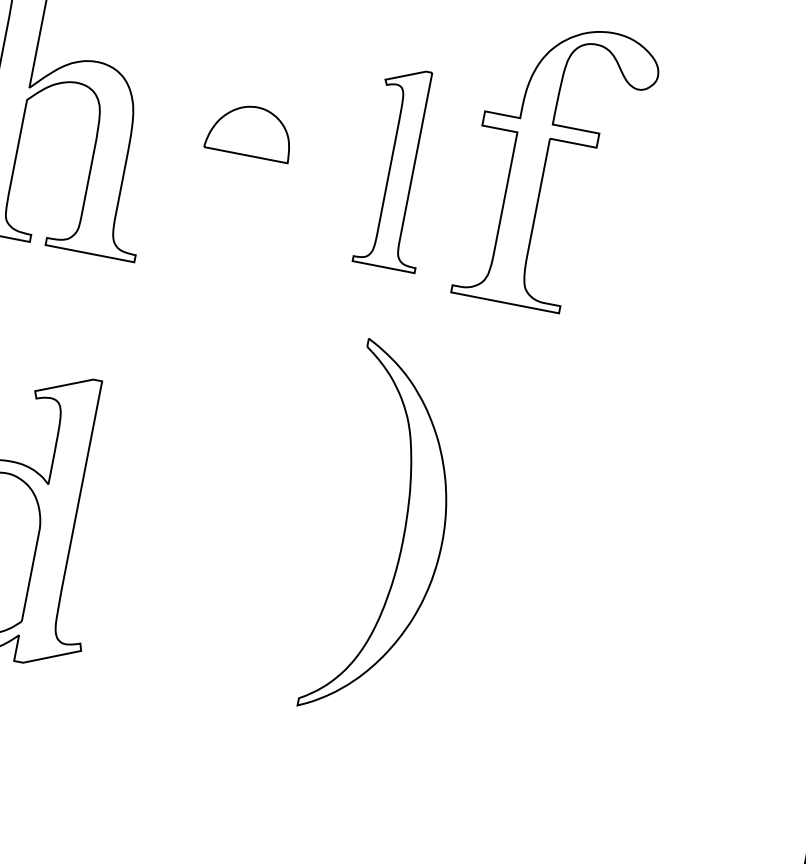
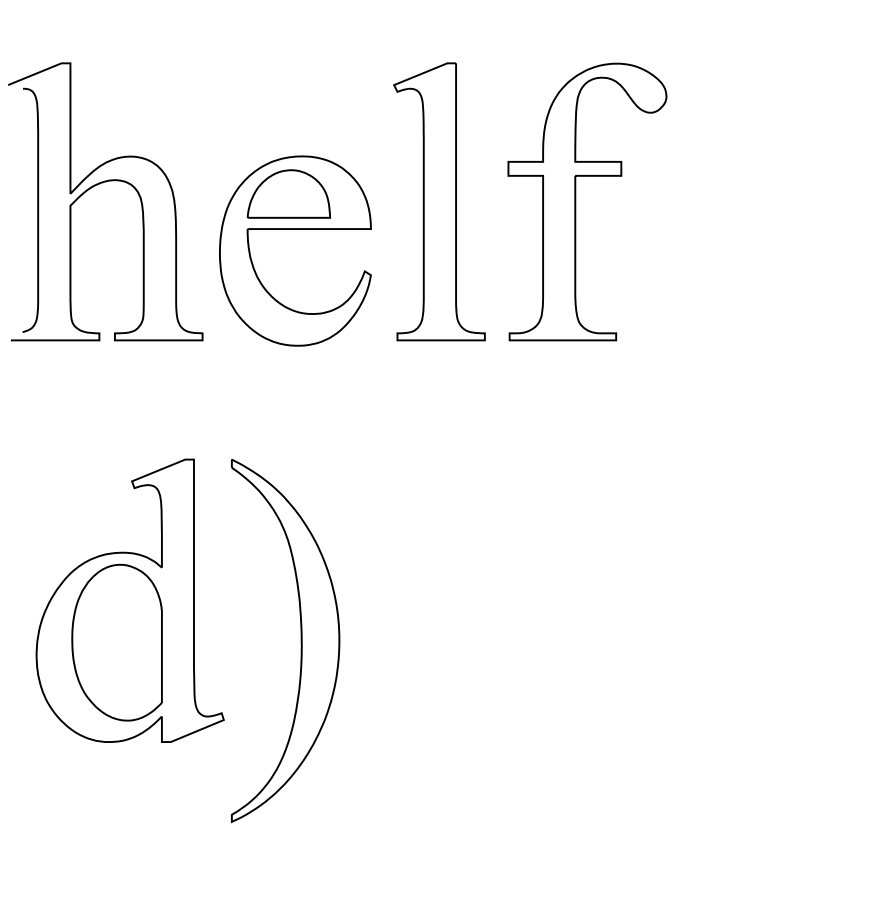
part: (546, 164) -> (576, 201), moved
part: (250, 168) -> (295, 229), added
part: (401, 168) -> (439, 201), size x1.43
part: (402, 536) -> (300, 641), moved

